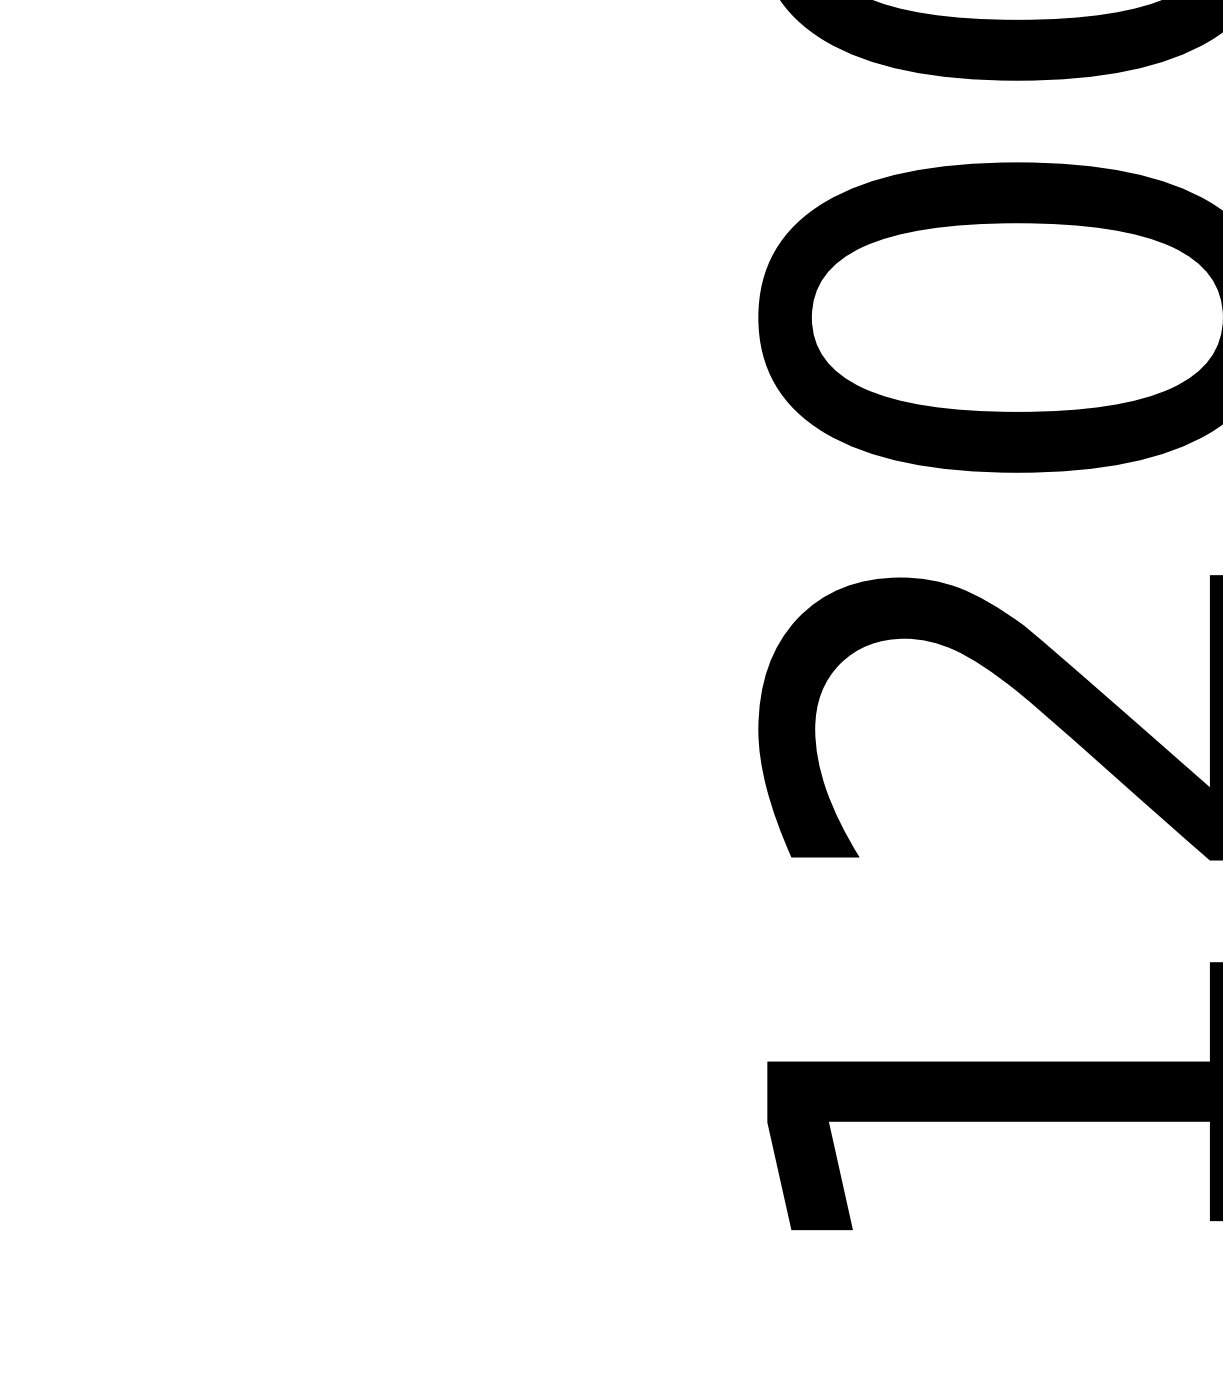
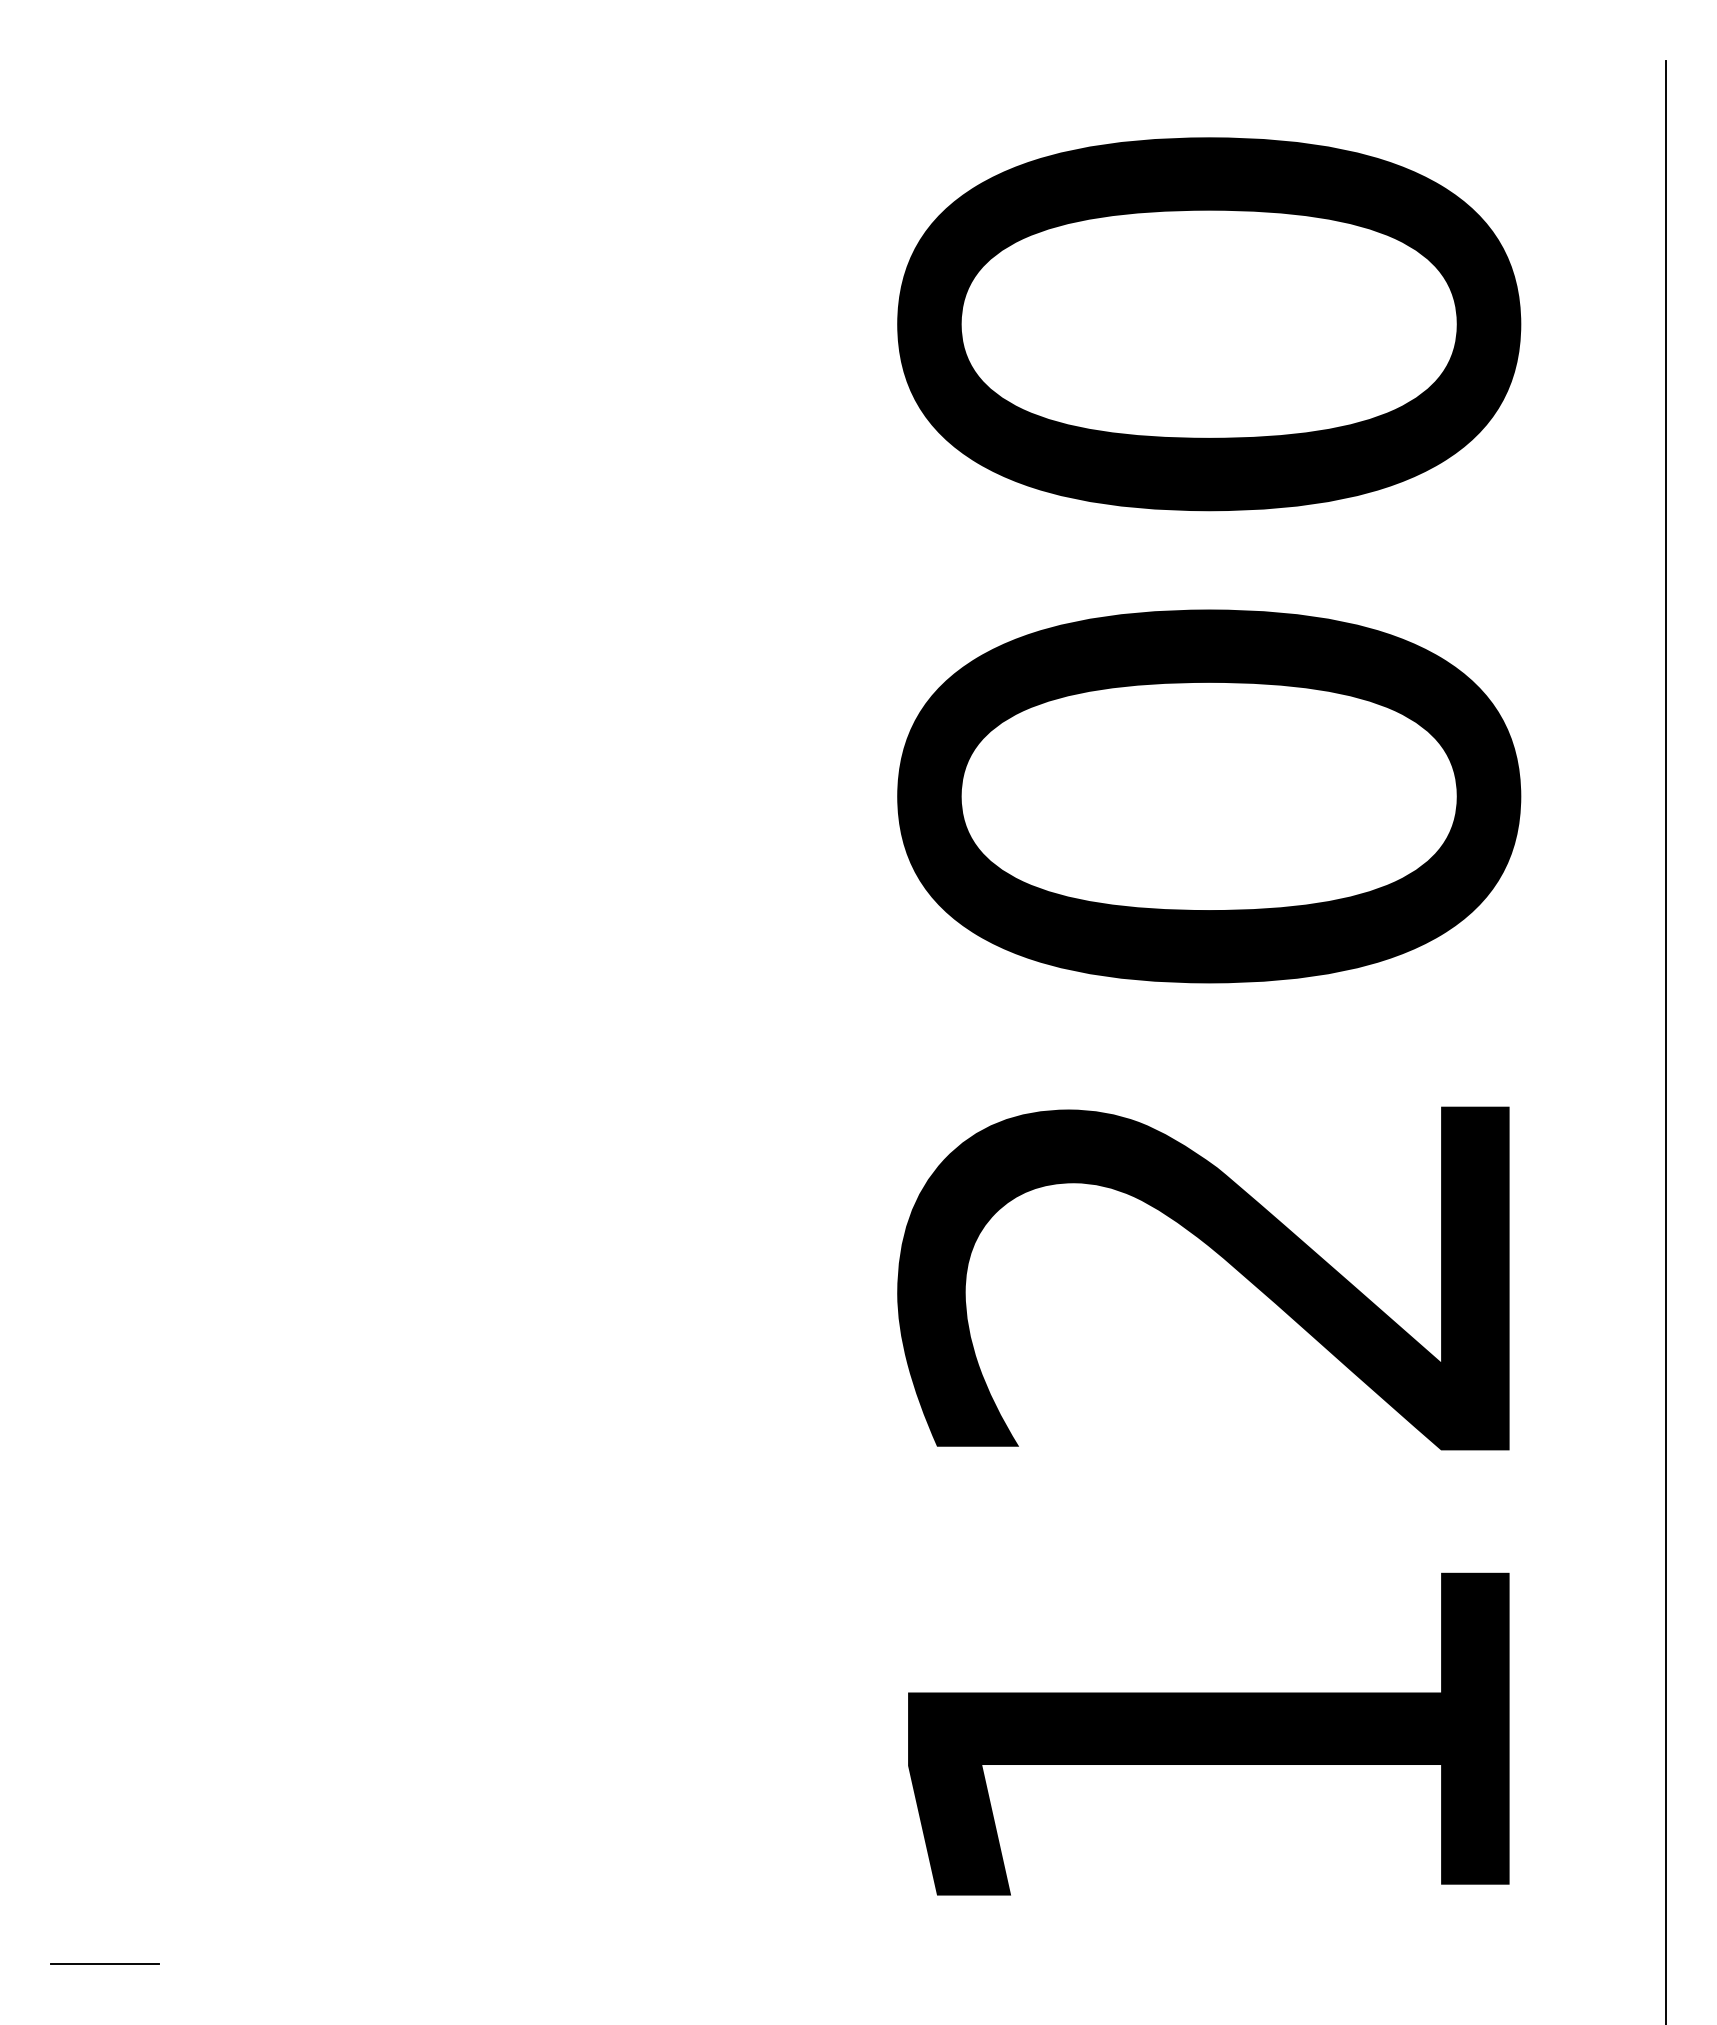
line: (100, 1287) -> (105, 1964), added

